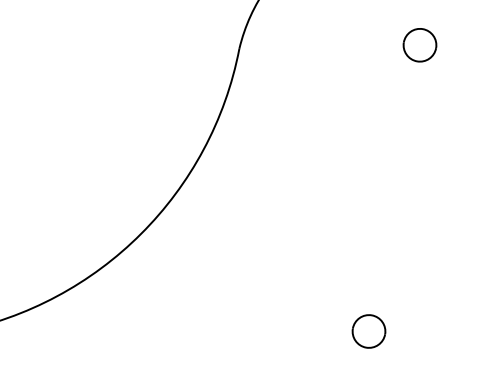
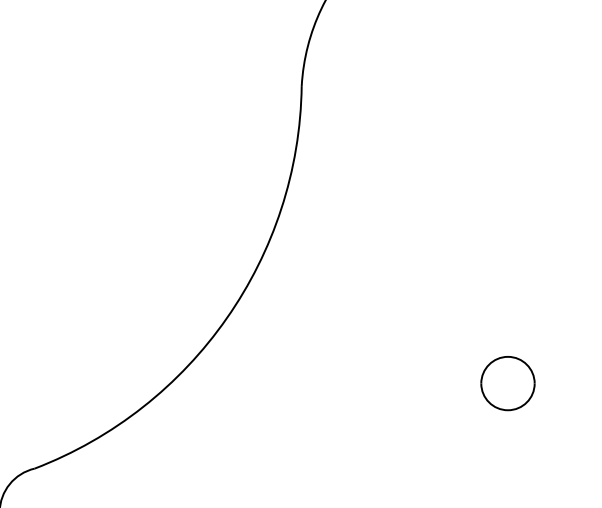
part: (419, 45) -> (507, 45), removed
part: (368, 331) -> (507, 383), size x1.4

